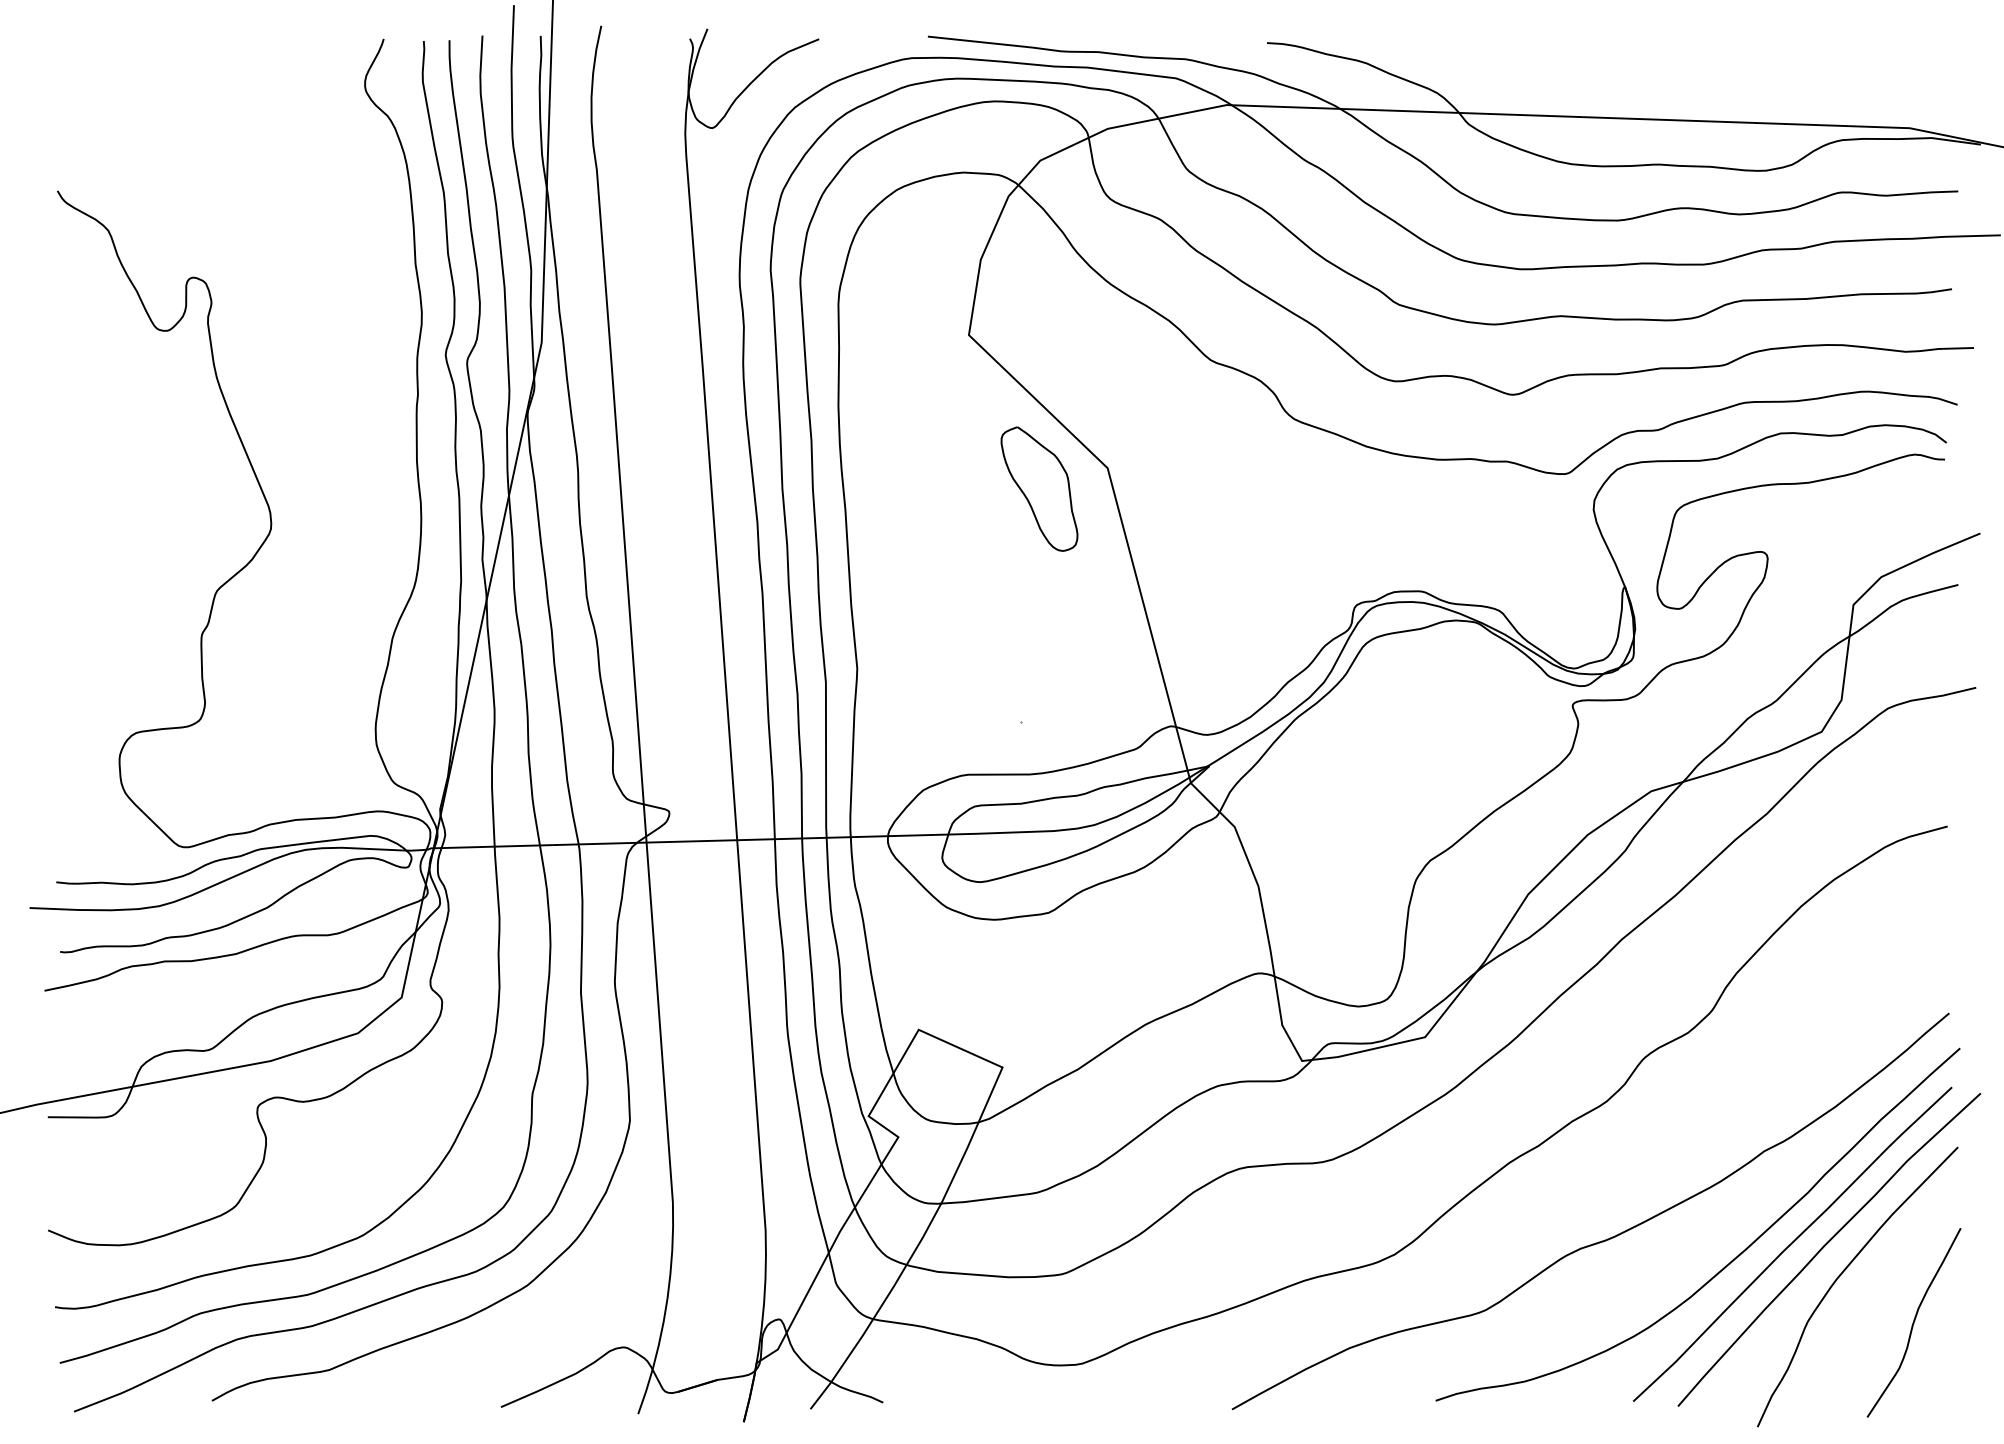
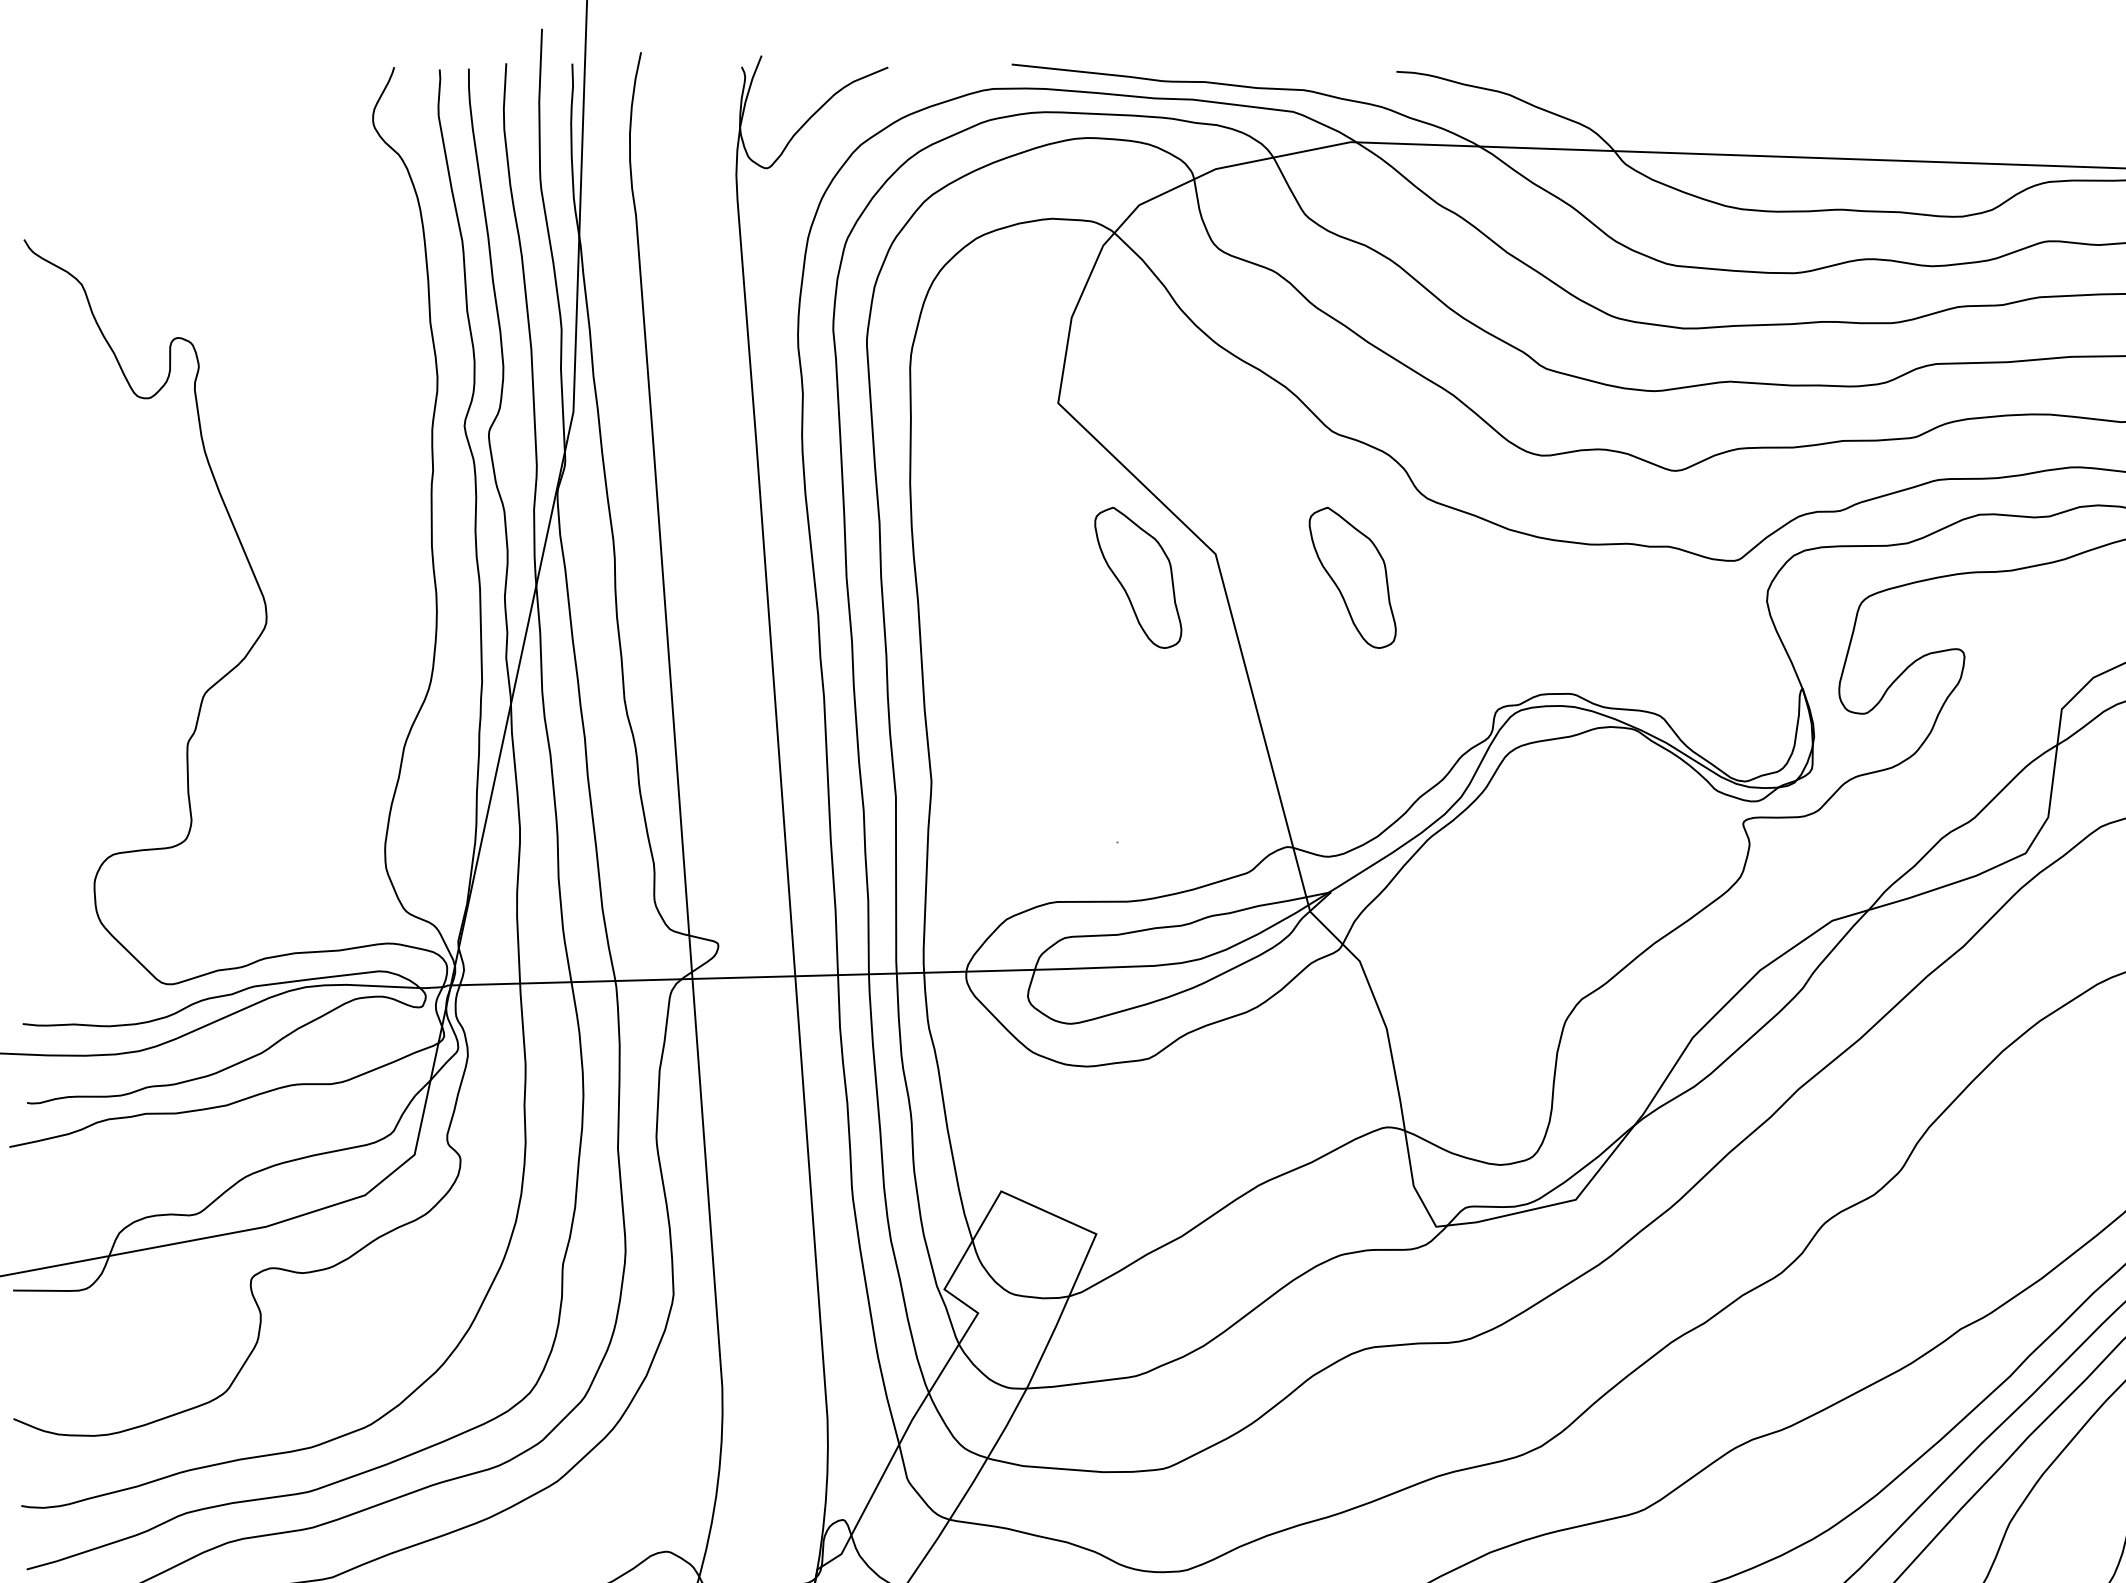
part: (1228, 488) -> (1352, 577), added

